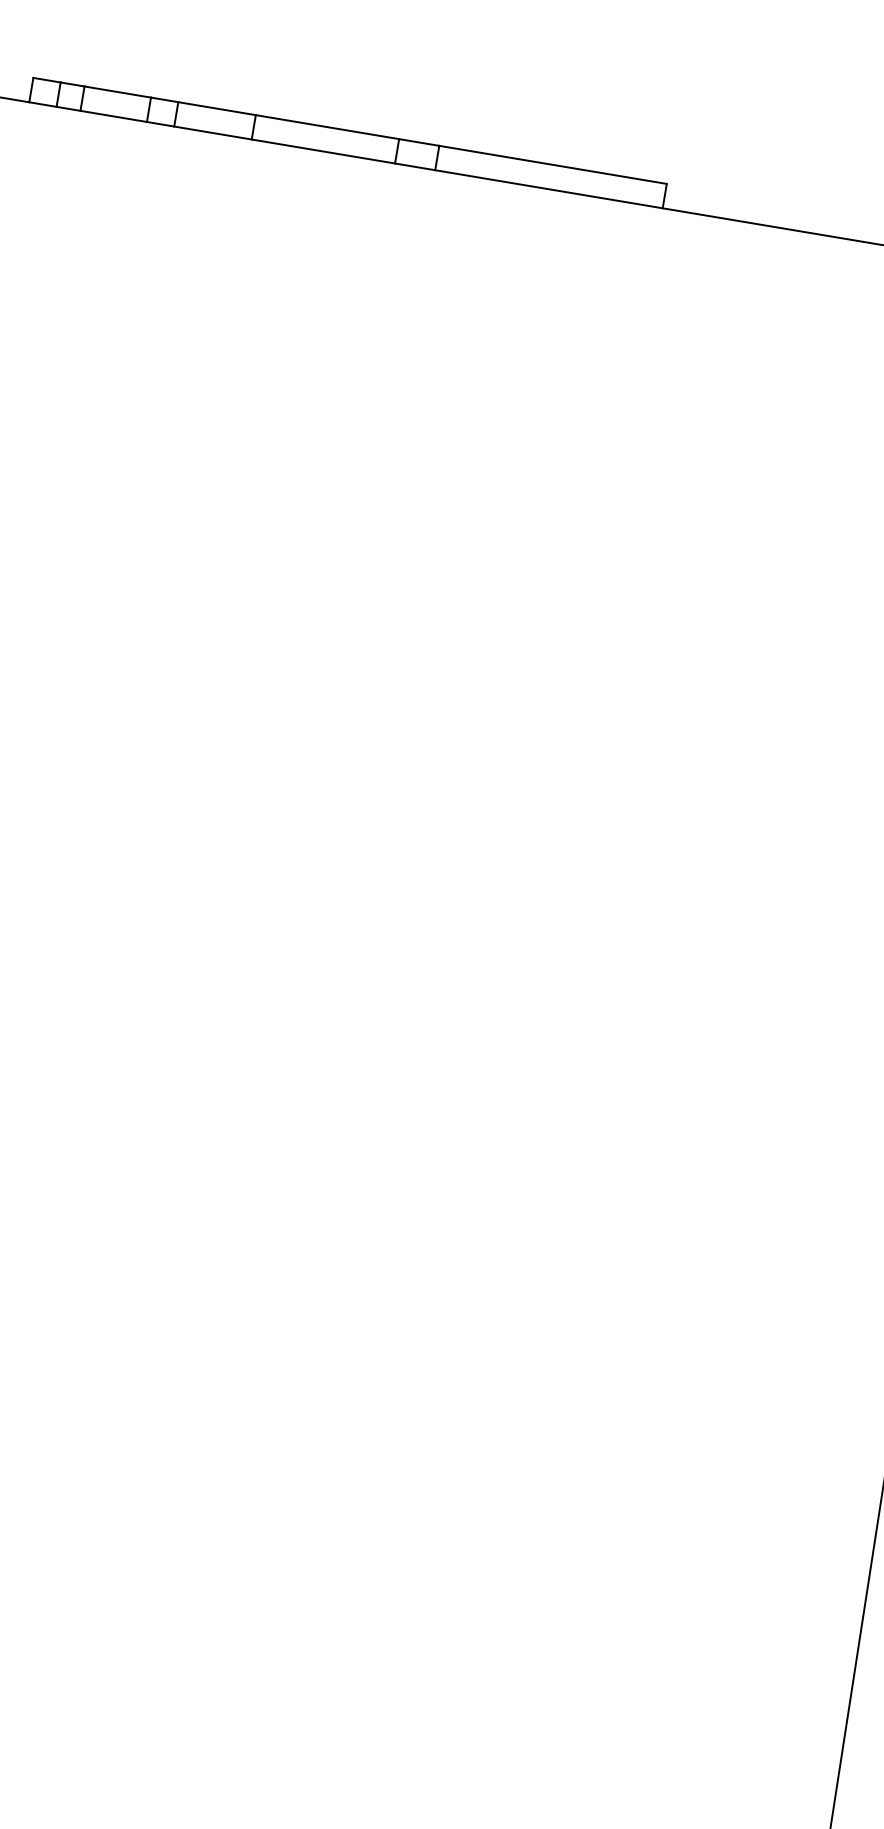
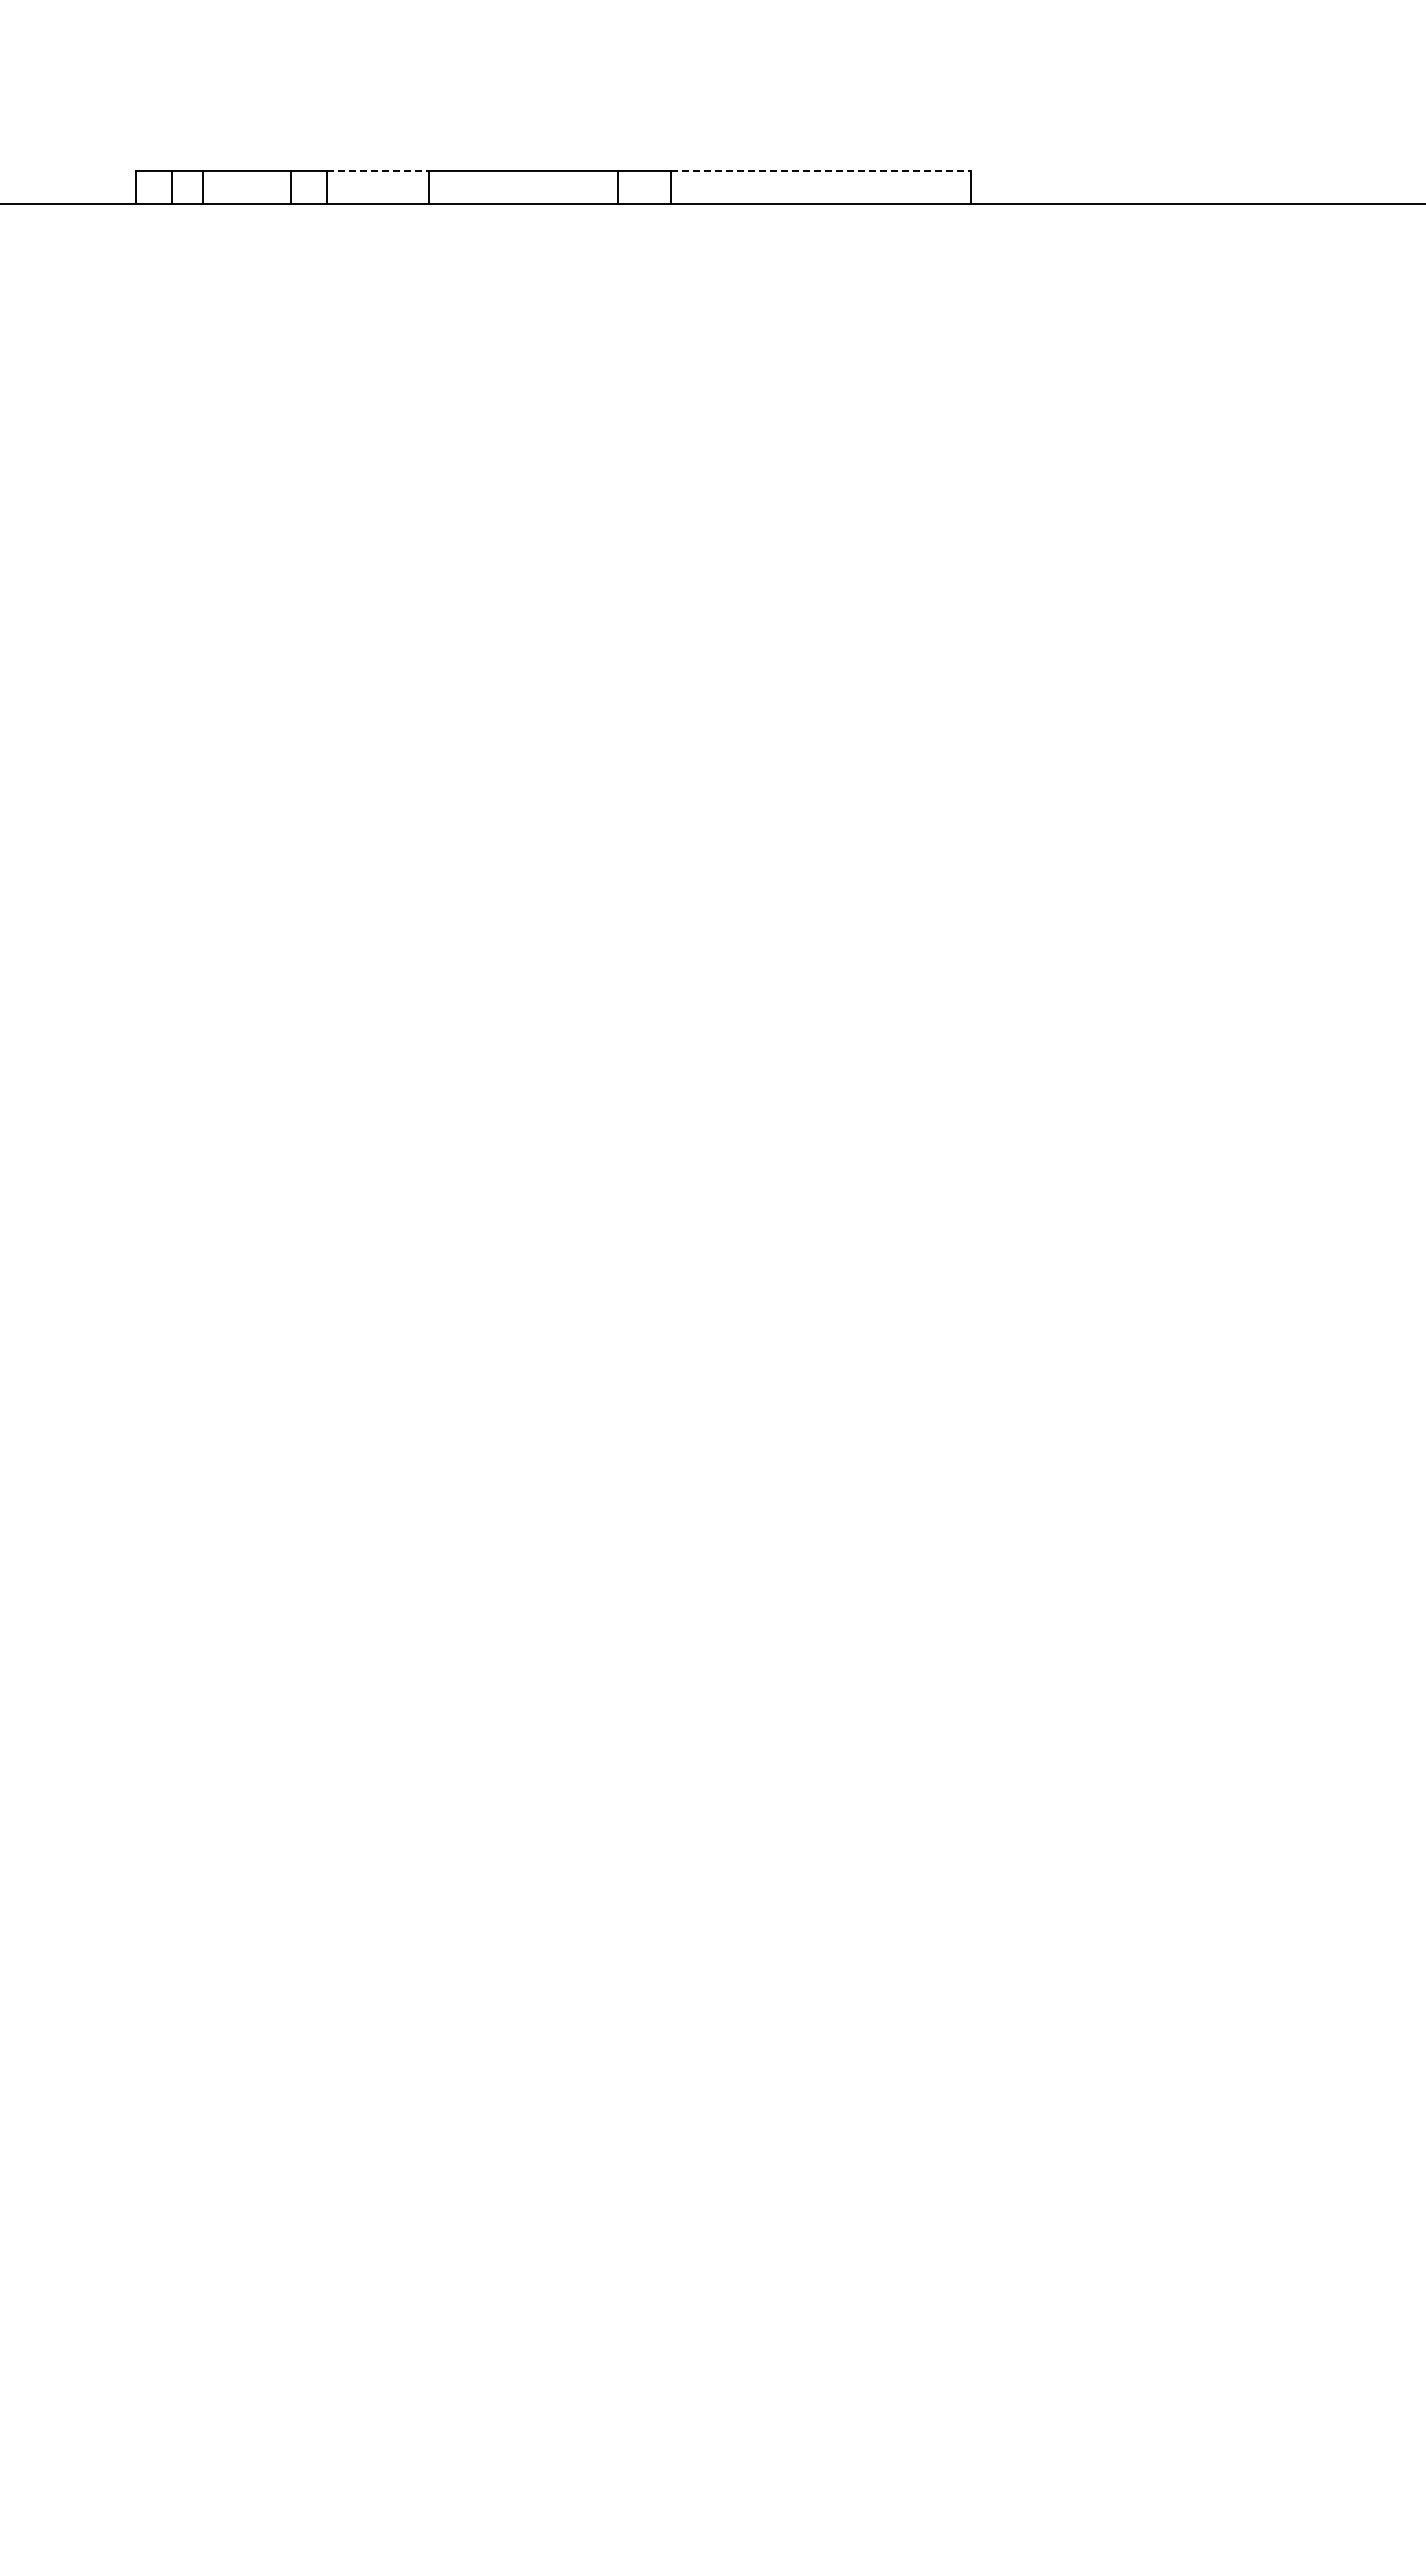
line: (217, 108) -> (378, 171), solid -> dashed
line: (553, 165) -> (821, 171), solid -> dashed

